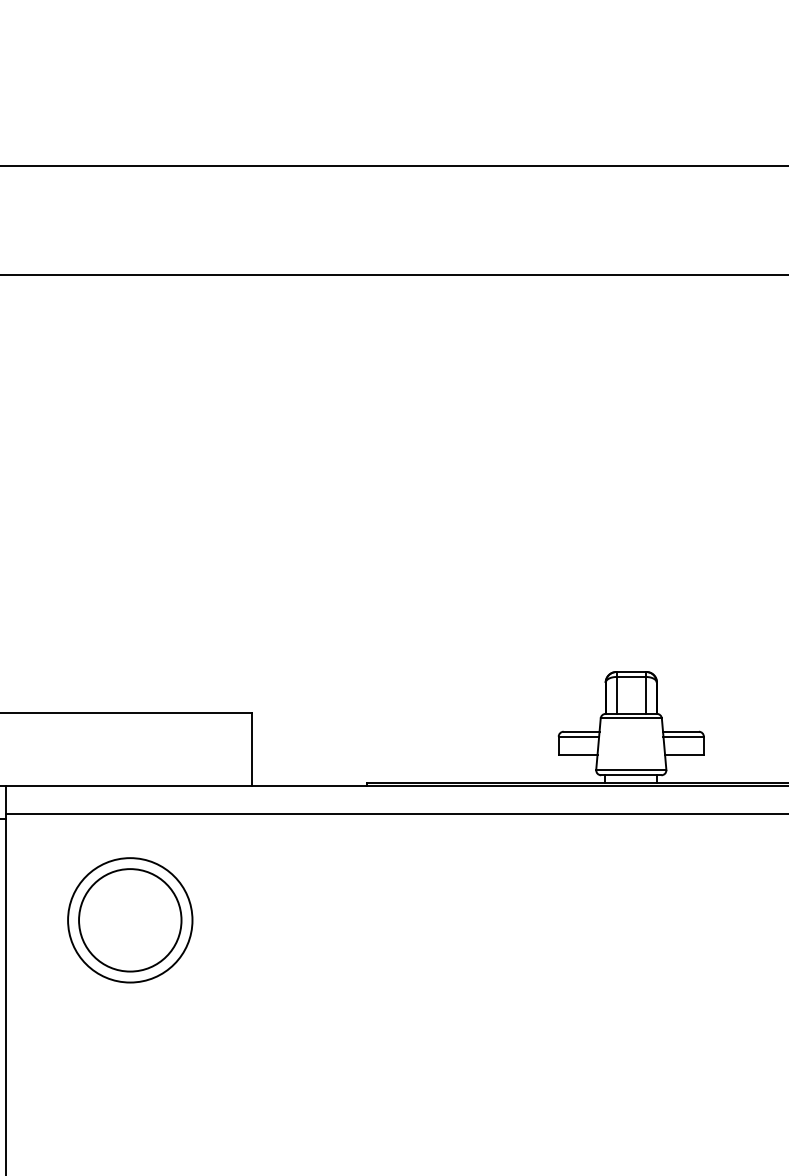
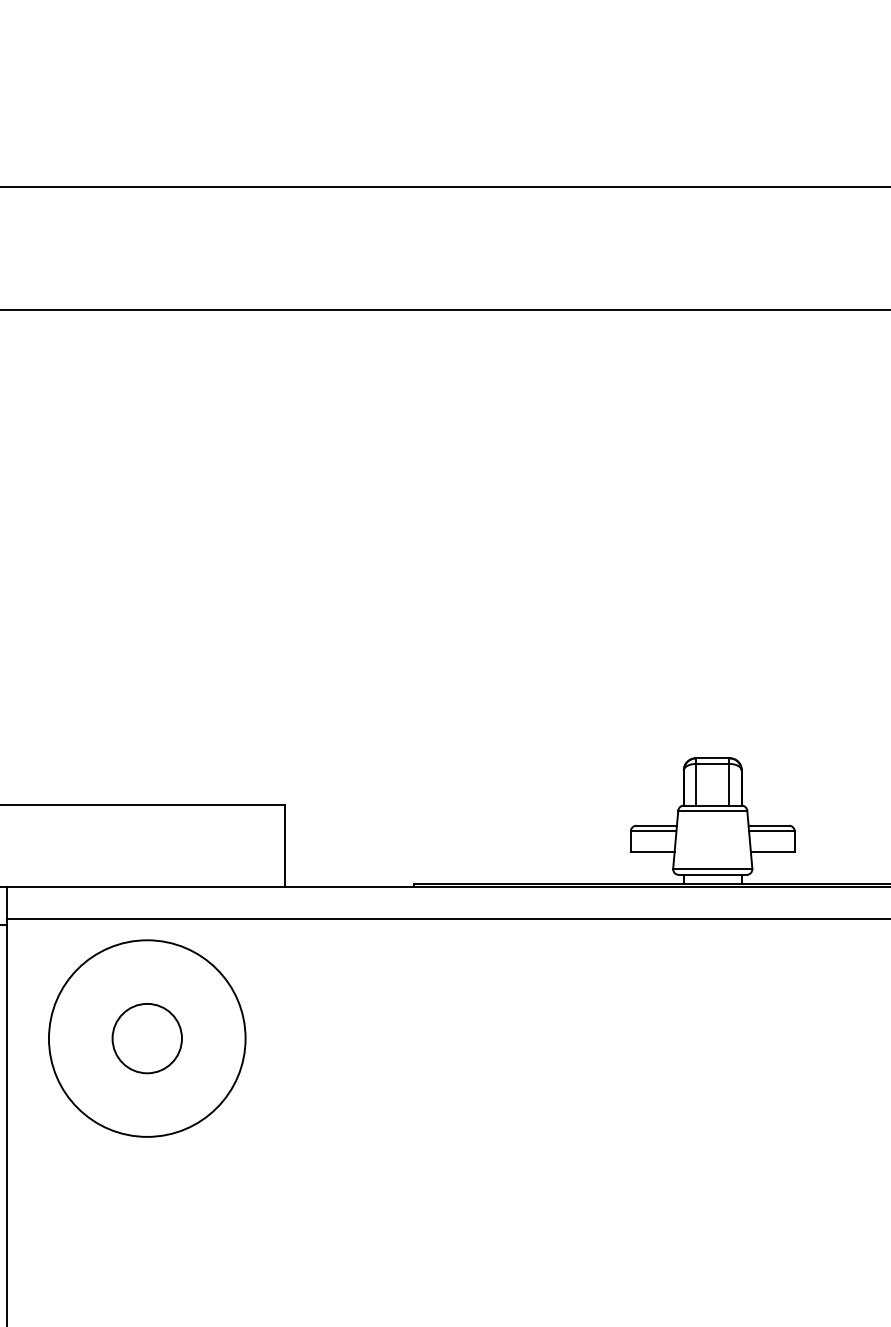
circle: (130, 920) -> (147, 1038), size x0.6
circle: (130, 920) -> (147, 1038), size x1.4

